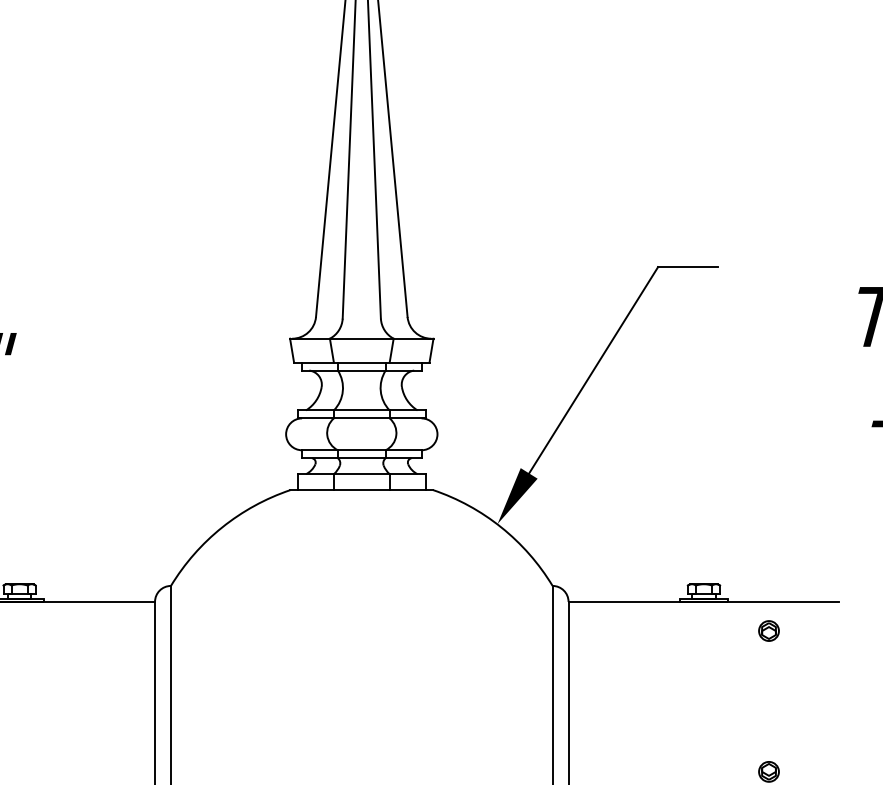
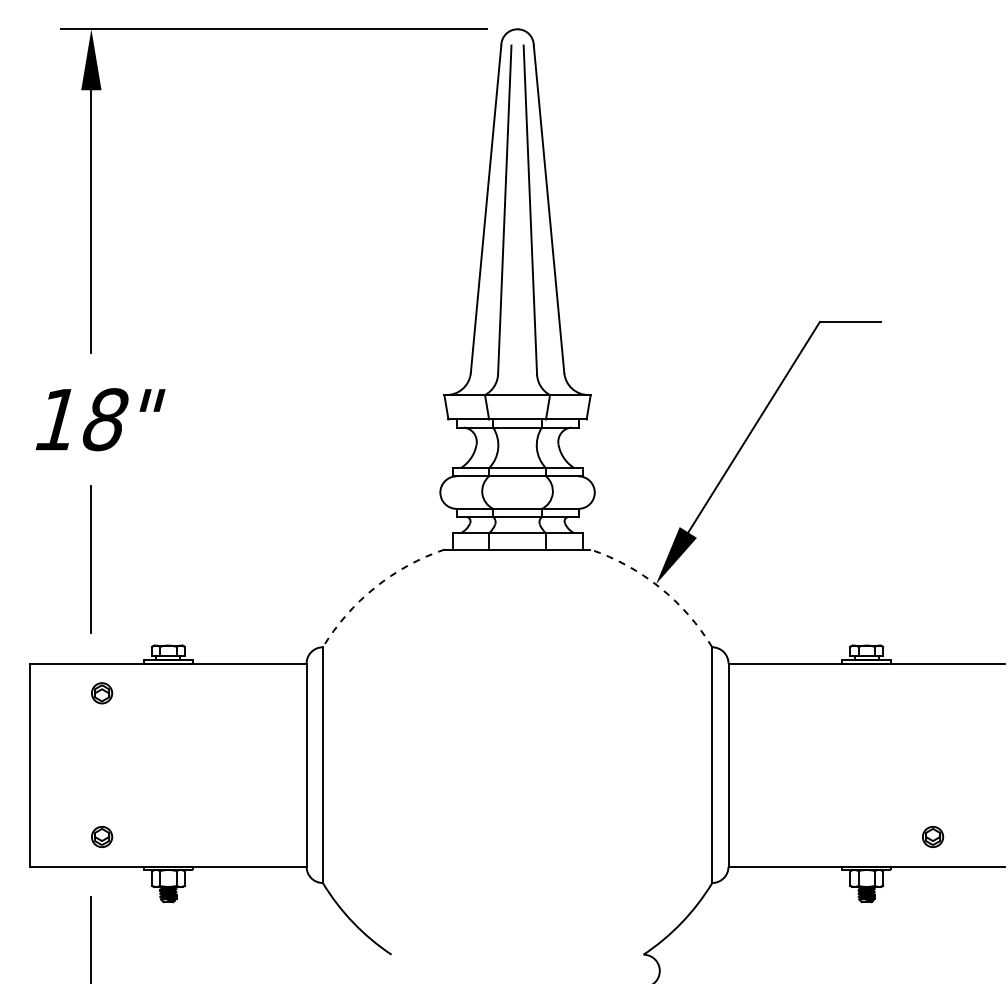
arc: (222, 527) -> (375, 587), solid -> dashed
arc: (500, 527) -> (659, 587), solid -> dashed
part: (769, 631) -> (933, 693), removed

